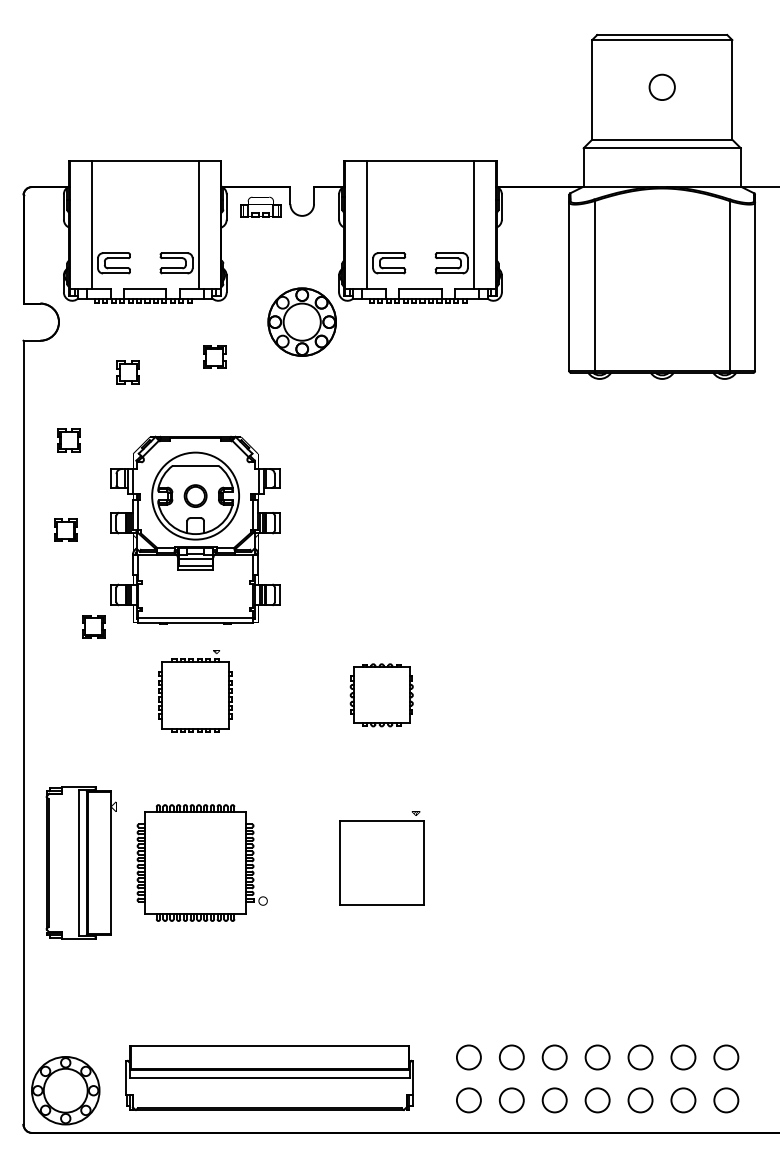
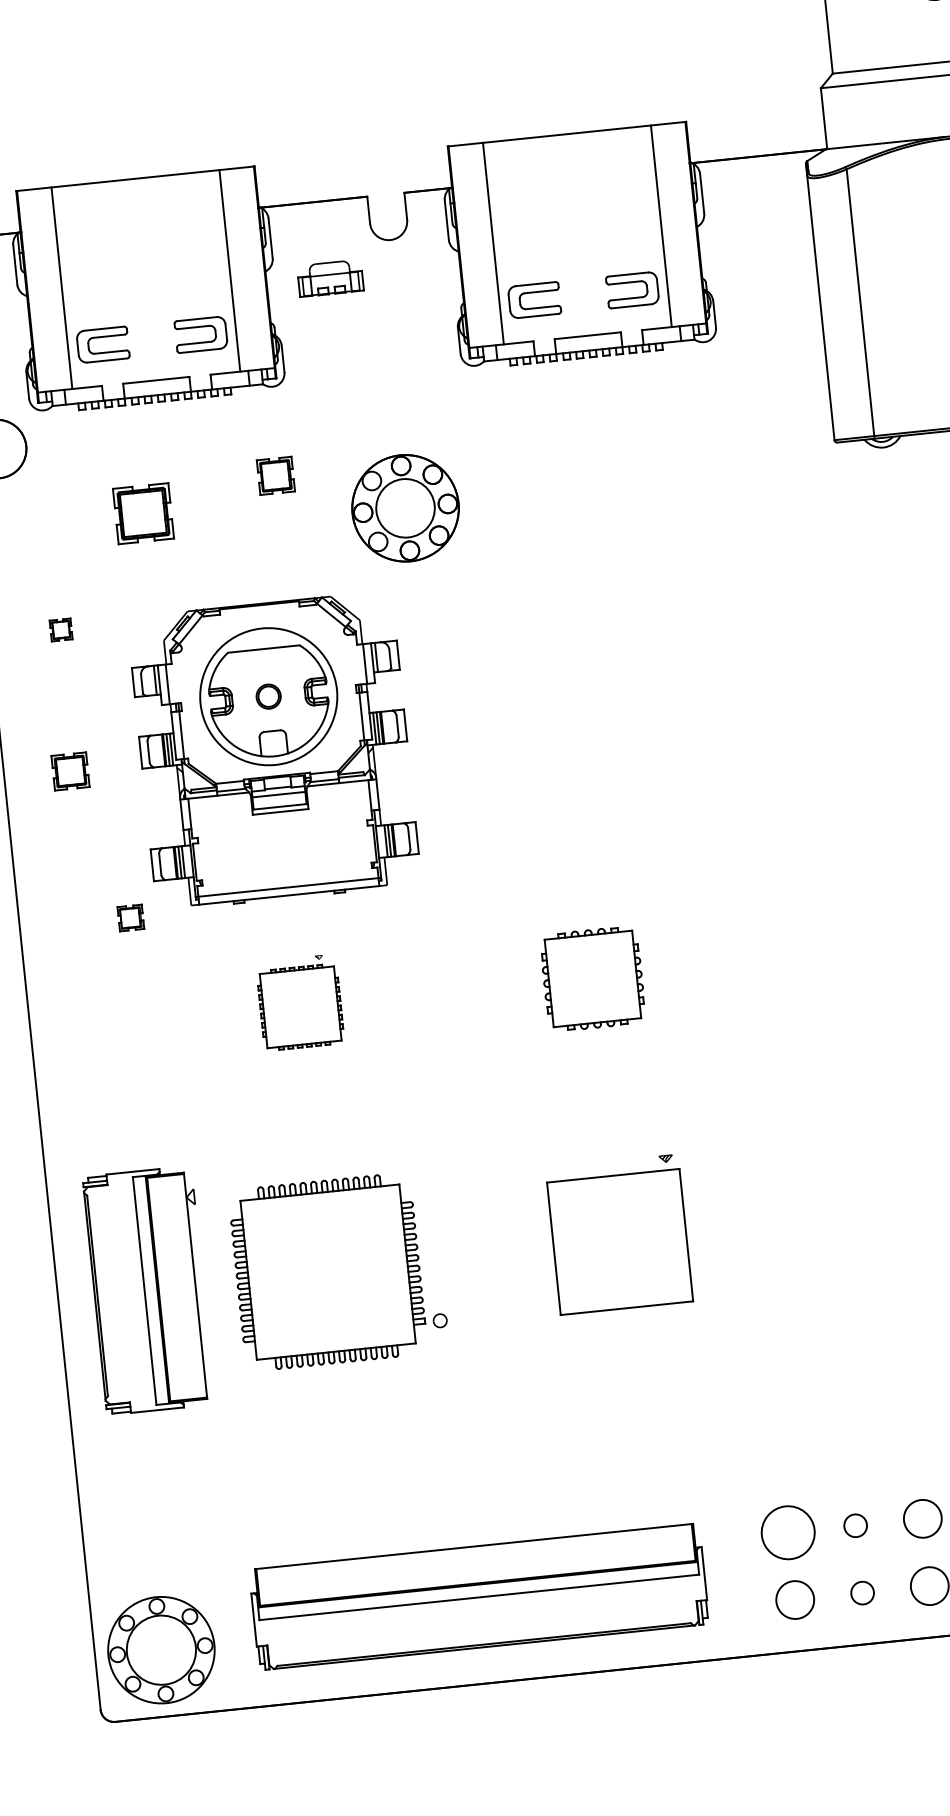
part: (260, 206) -> (329, 277), moved
part: (301, 321) -> (404, 507), moved
part: (127, 372) -> (141, 513), size x1.6
part: (68, 440) -> (60, 630), size x0.6
part: (195, 495) -> (268, 695), size x0.7
part: (93, 626) -> (129, 917), size x0.7
part: (195, 691) -> (300, 1003), size x0.7
circle: (468, 1057) -> (787, 1532), size x1.4
circle: (511, 1057) -> (855, 1525), size x0.6
circle: (511, 1100) -> (862, 1593), size x0.6

